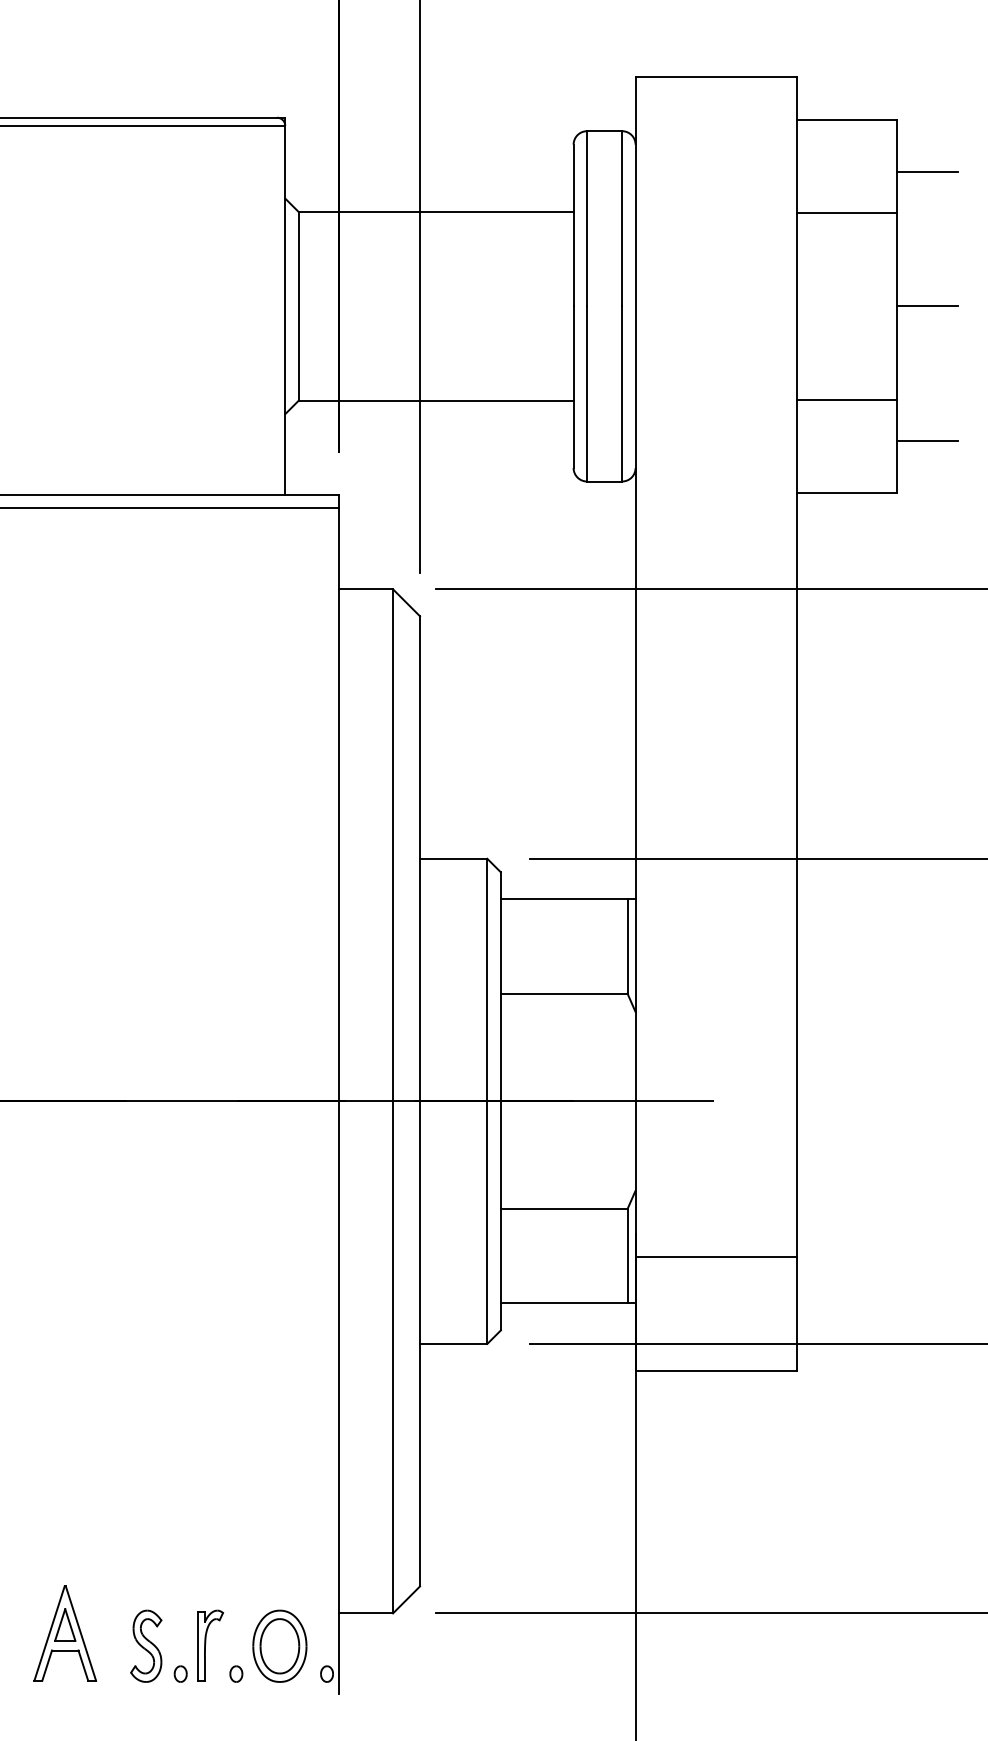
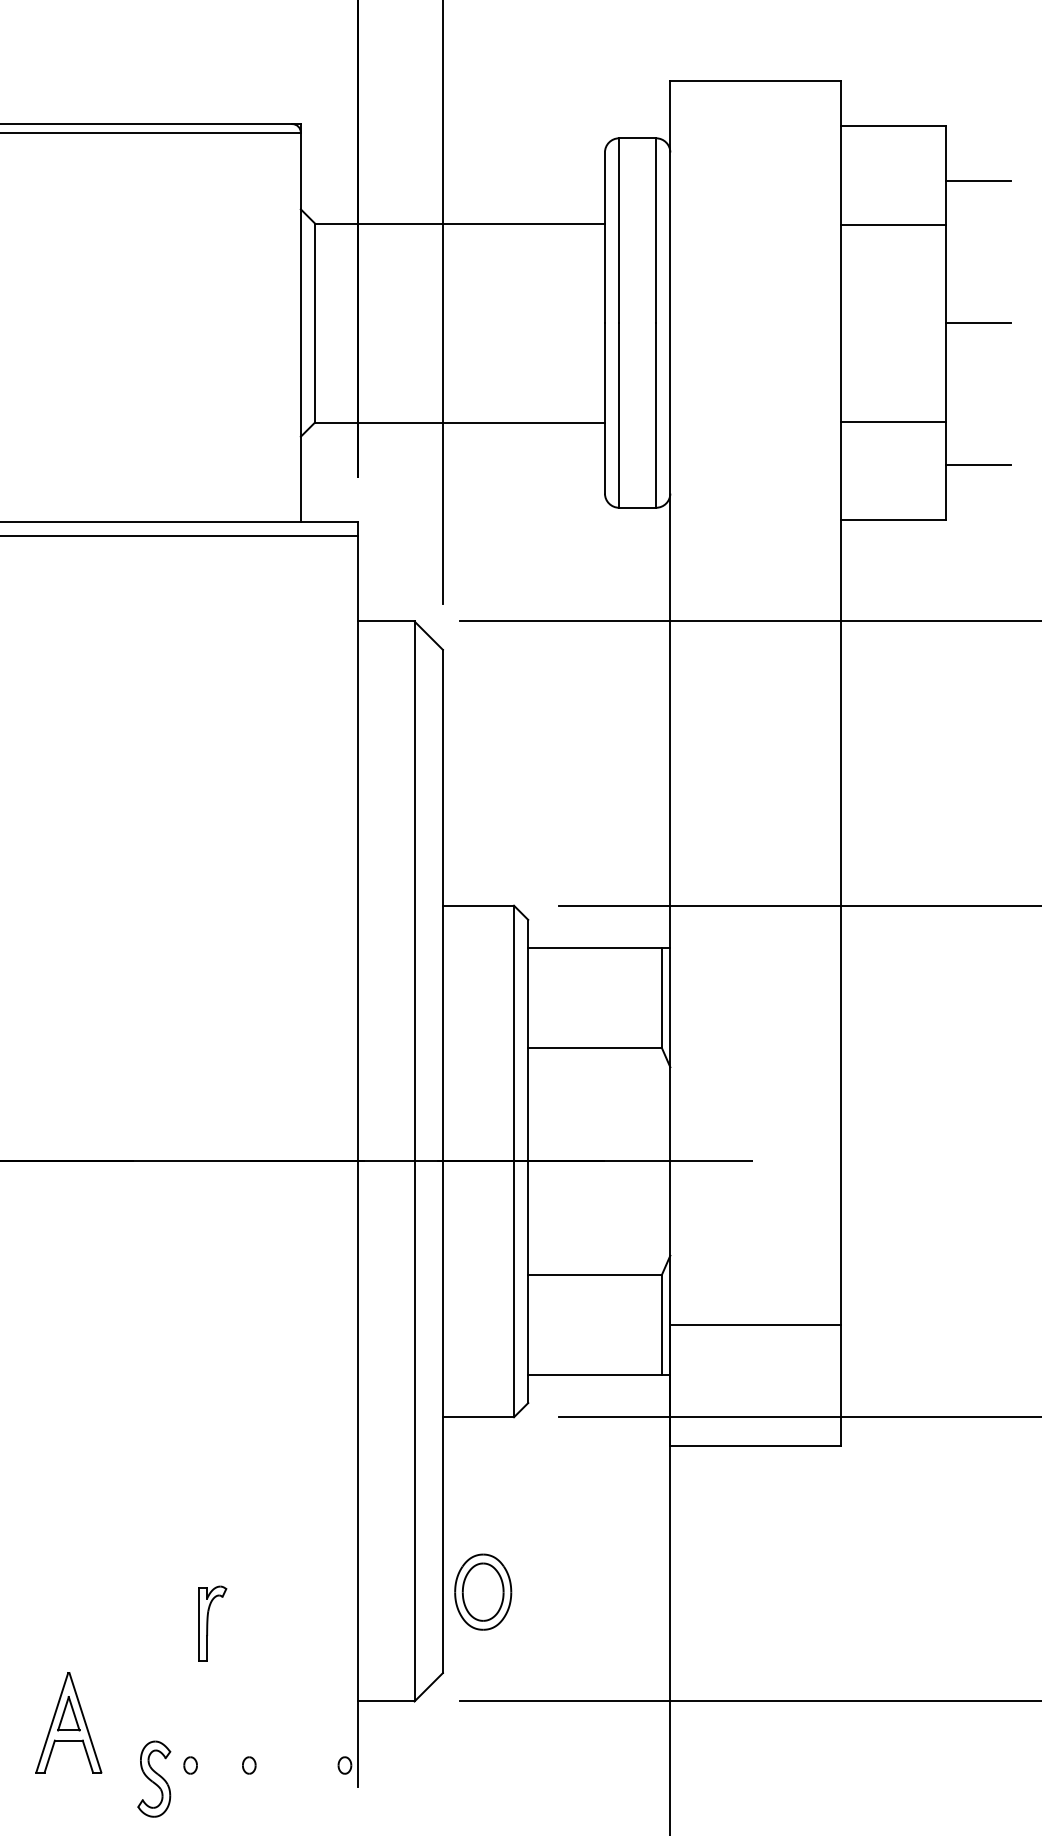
part: (146, 1645) -> (154, 1778), moved
part: (210, 1645) -> (212, 1623), moved
part: (280, 1645) -> (483, 1591), moved

